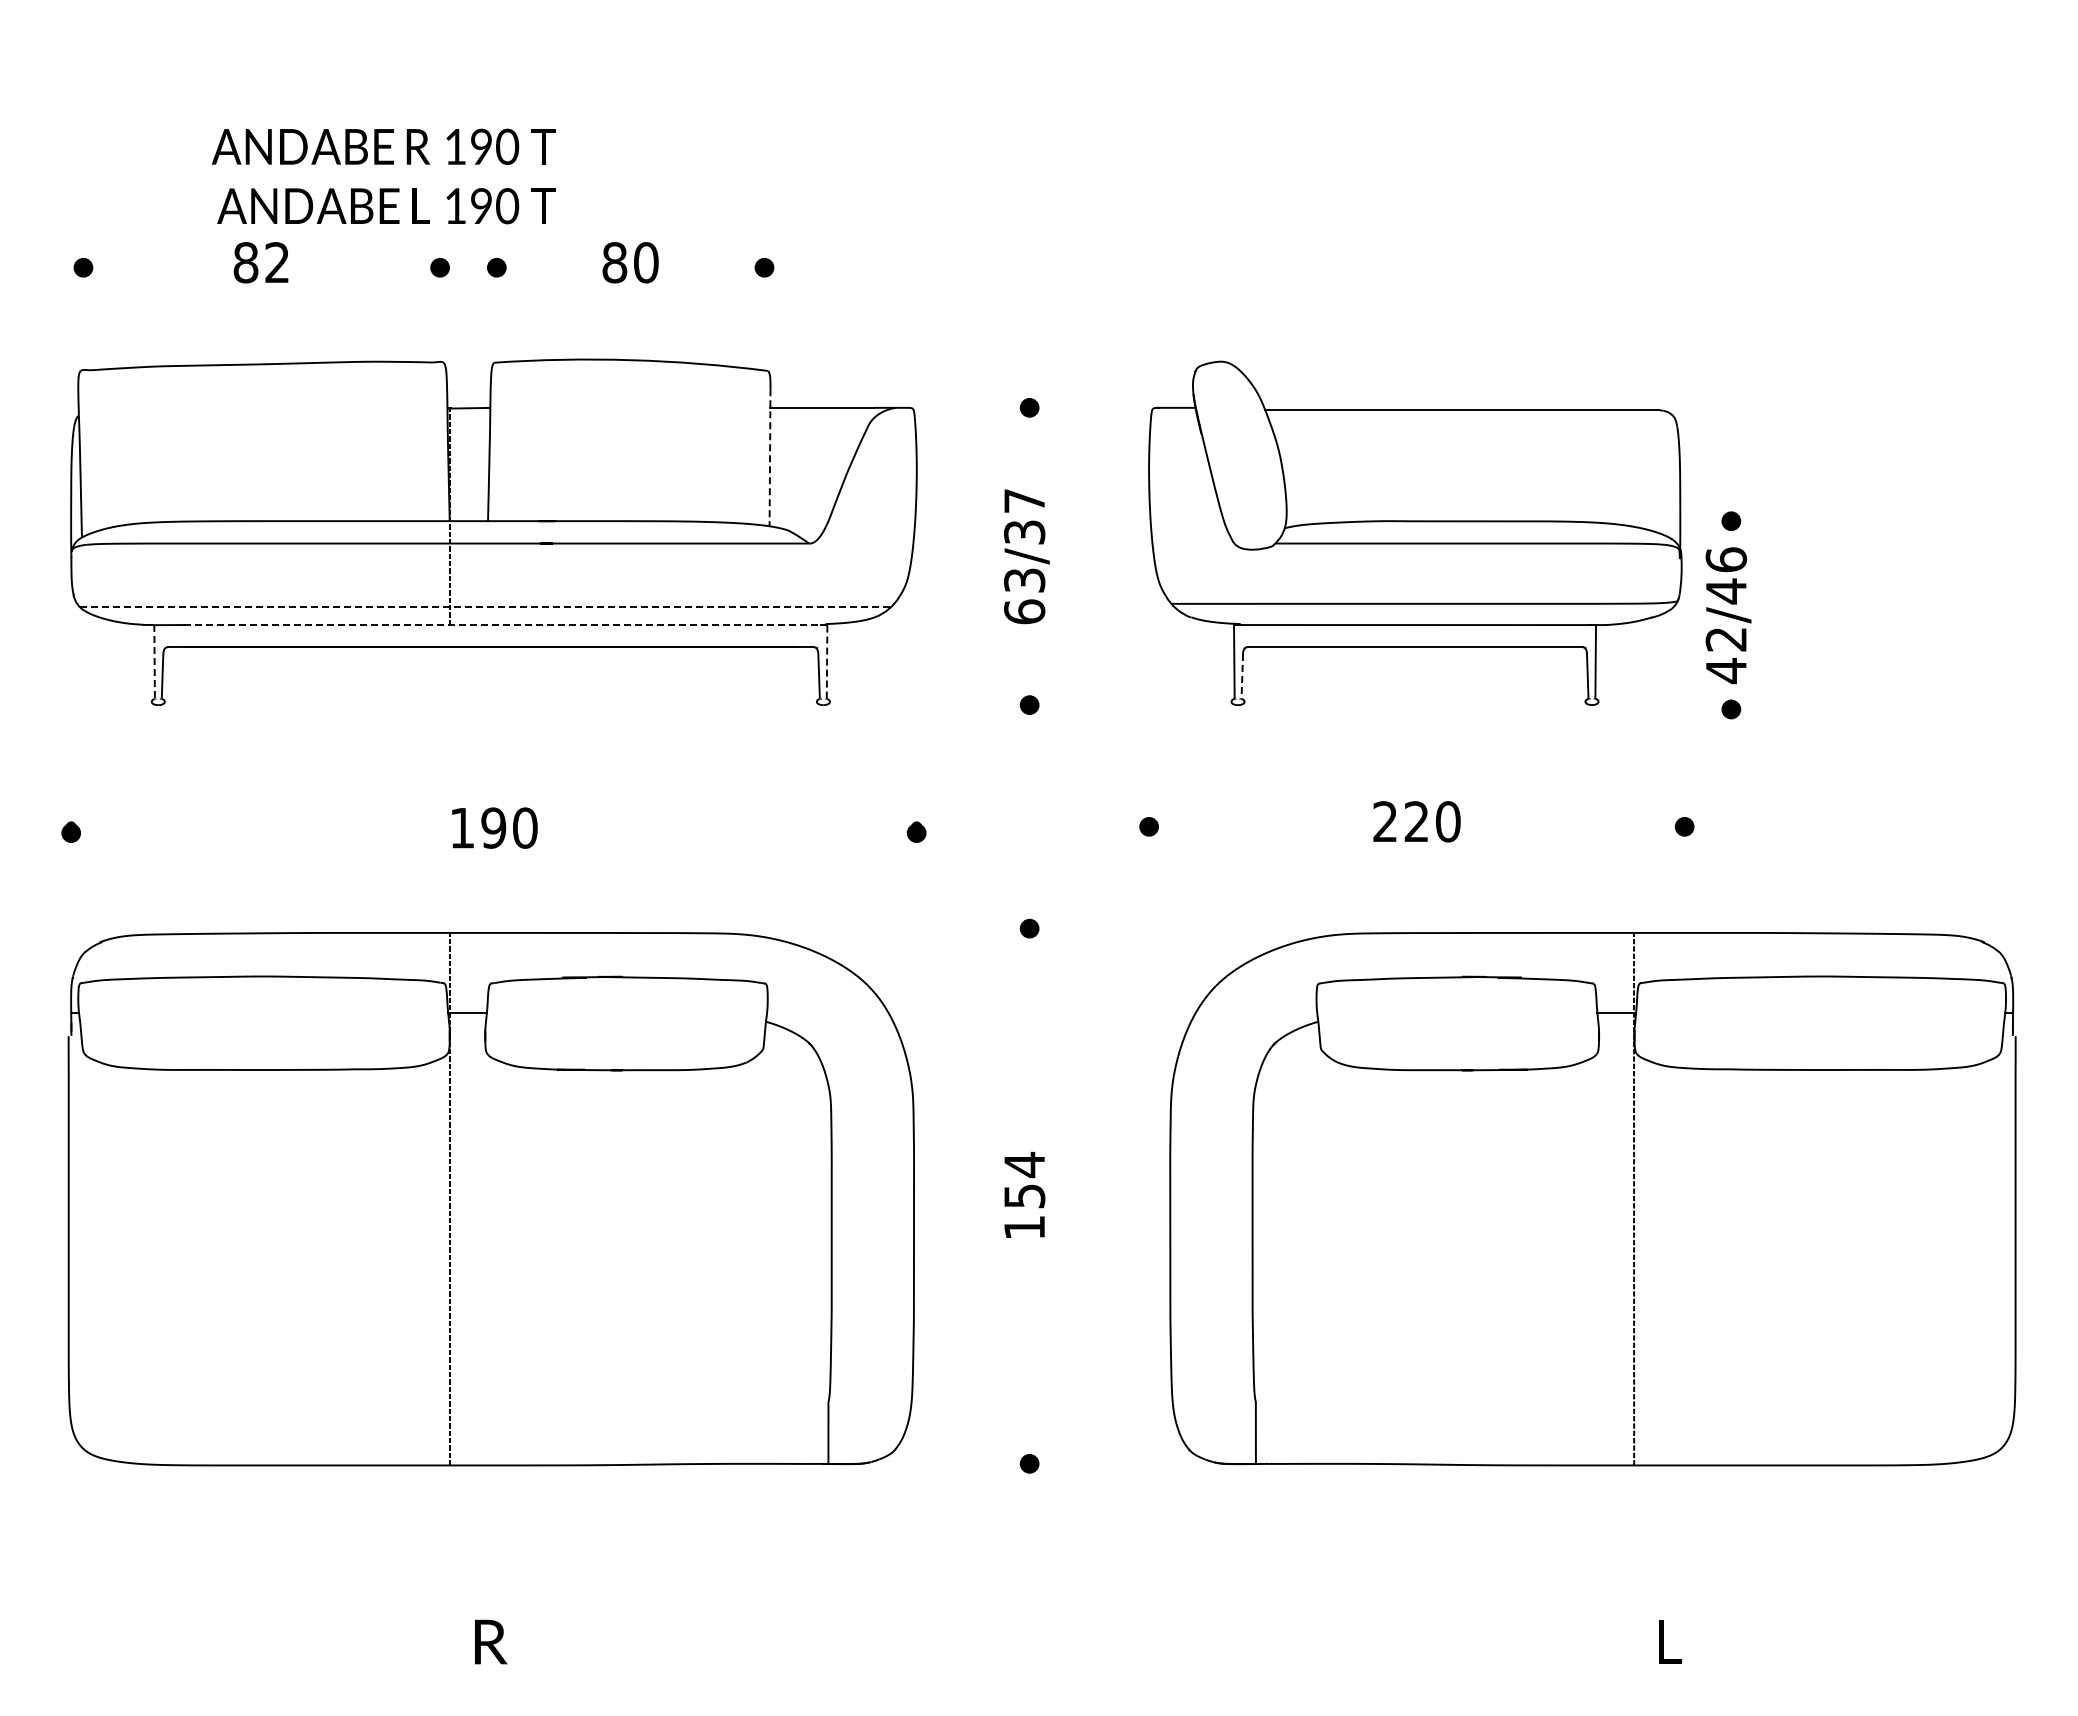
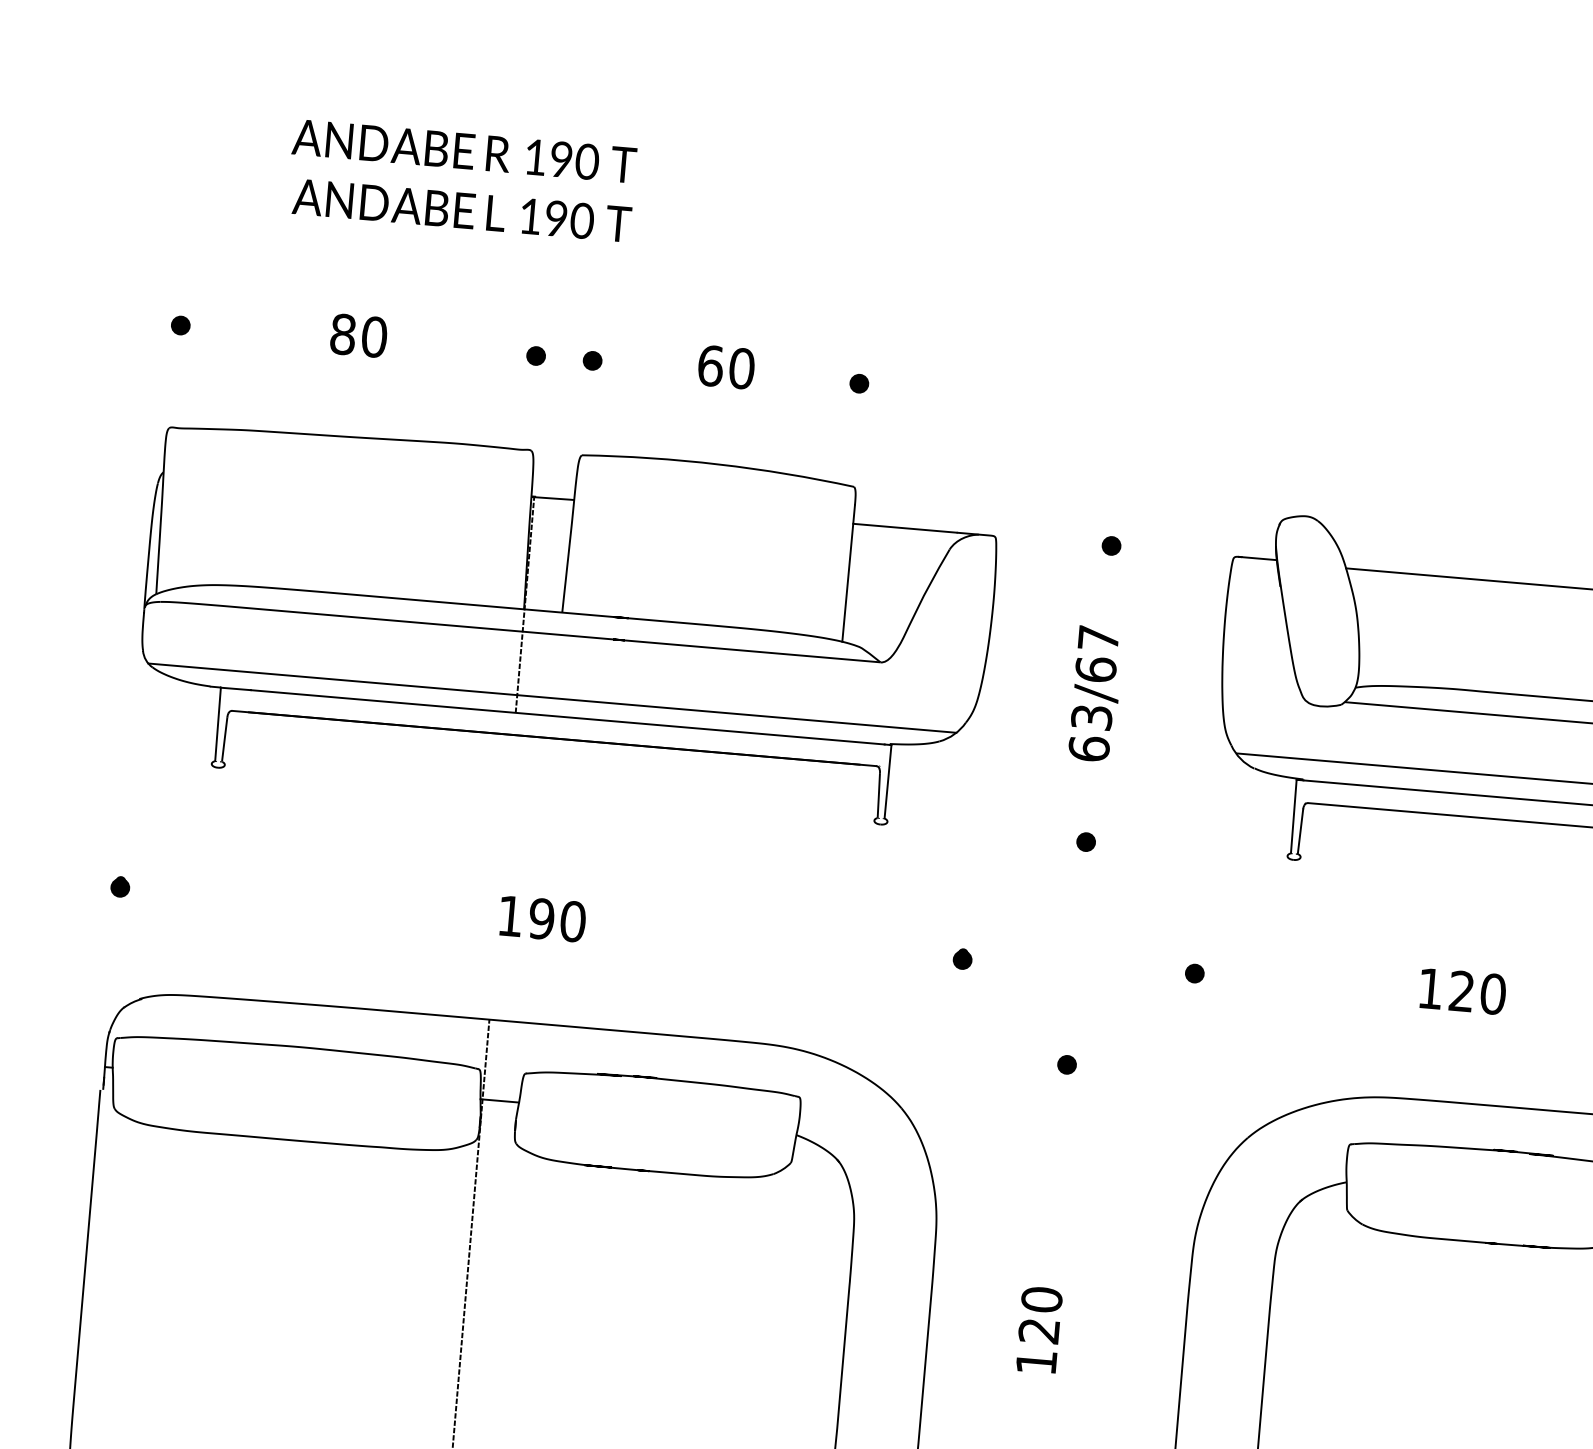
text: (383, 176) -> (461, 180), moved
text: (277, 262) -> (374, 336), 82 -> 80
text: (614, 262) -> (710, 365), 80 -> 60
line: (770, 457) -> (849, 573), dashed -> solid
text: (1024, 531) -> (1095, 668), 63/37 -> 63/67
line: (485, 607) -> (552, 698), dashed -> solid
line: (503, 625) -> (568, 717), dashed -> solid
line: (154, 661) -> (217, 723), dashed -> solid
line: (827, 661) -> (888, 781), dashed -> solid
line: (1242, 676) -> (1300, 831), dashed -> solid
text: (1384, 821) -> (1429, 988), 220 -> 120
text: (1024, 1179) -> (1040, 1314), 154 -> 120

